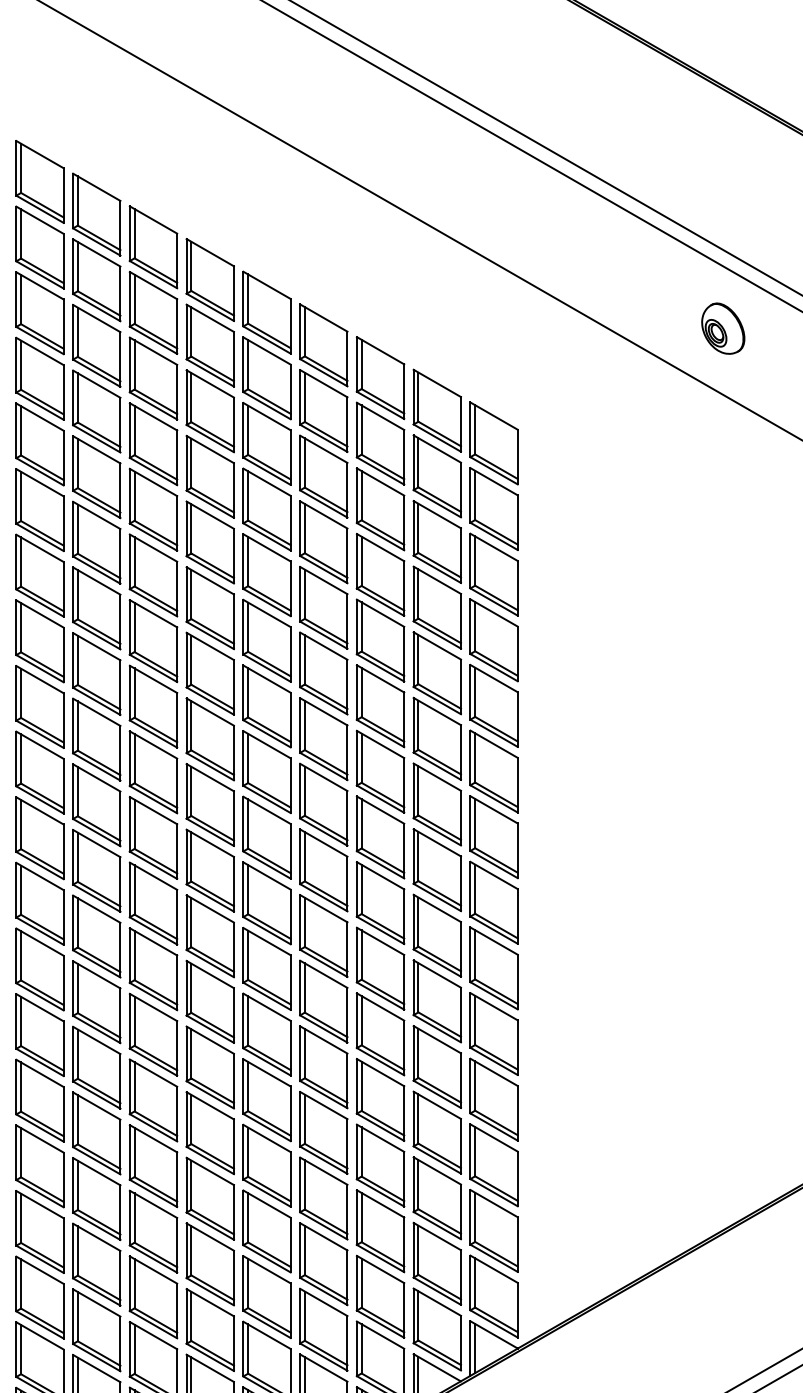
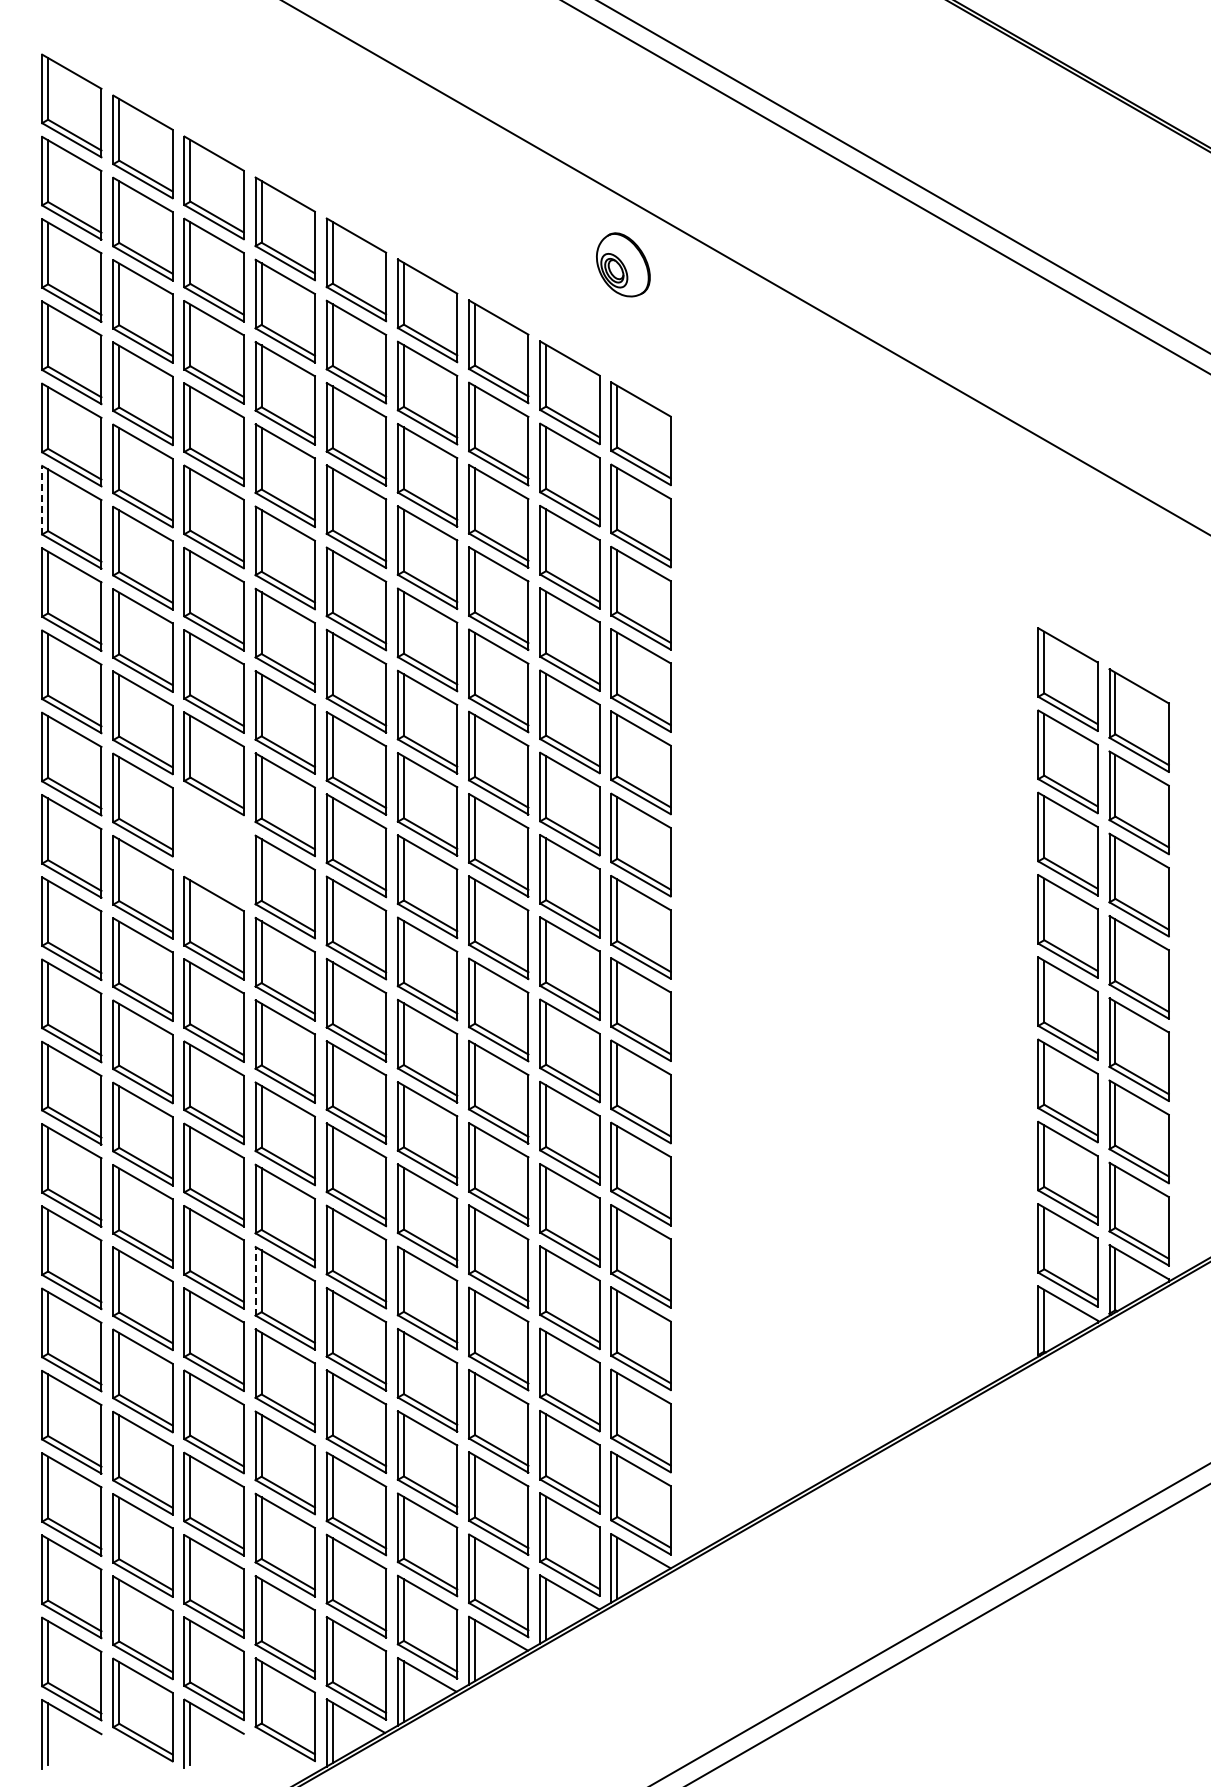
part: (723, 328) -> (623, 264), moved
line: (16, 495) -> (42, 499), solid -> dashed
part: (153, 771) -> (213, 845), removed
line: (186, 1118) -> (255, 1280), solid -> dashed

